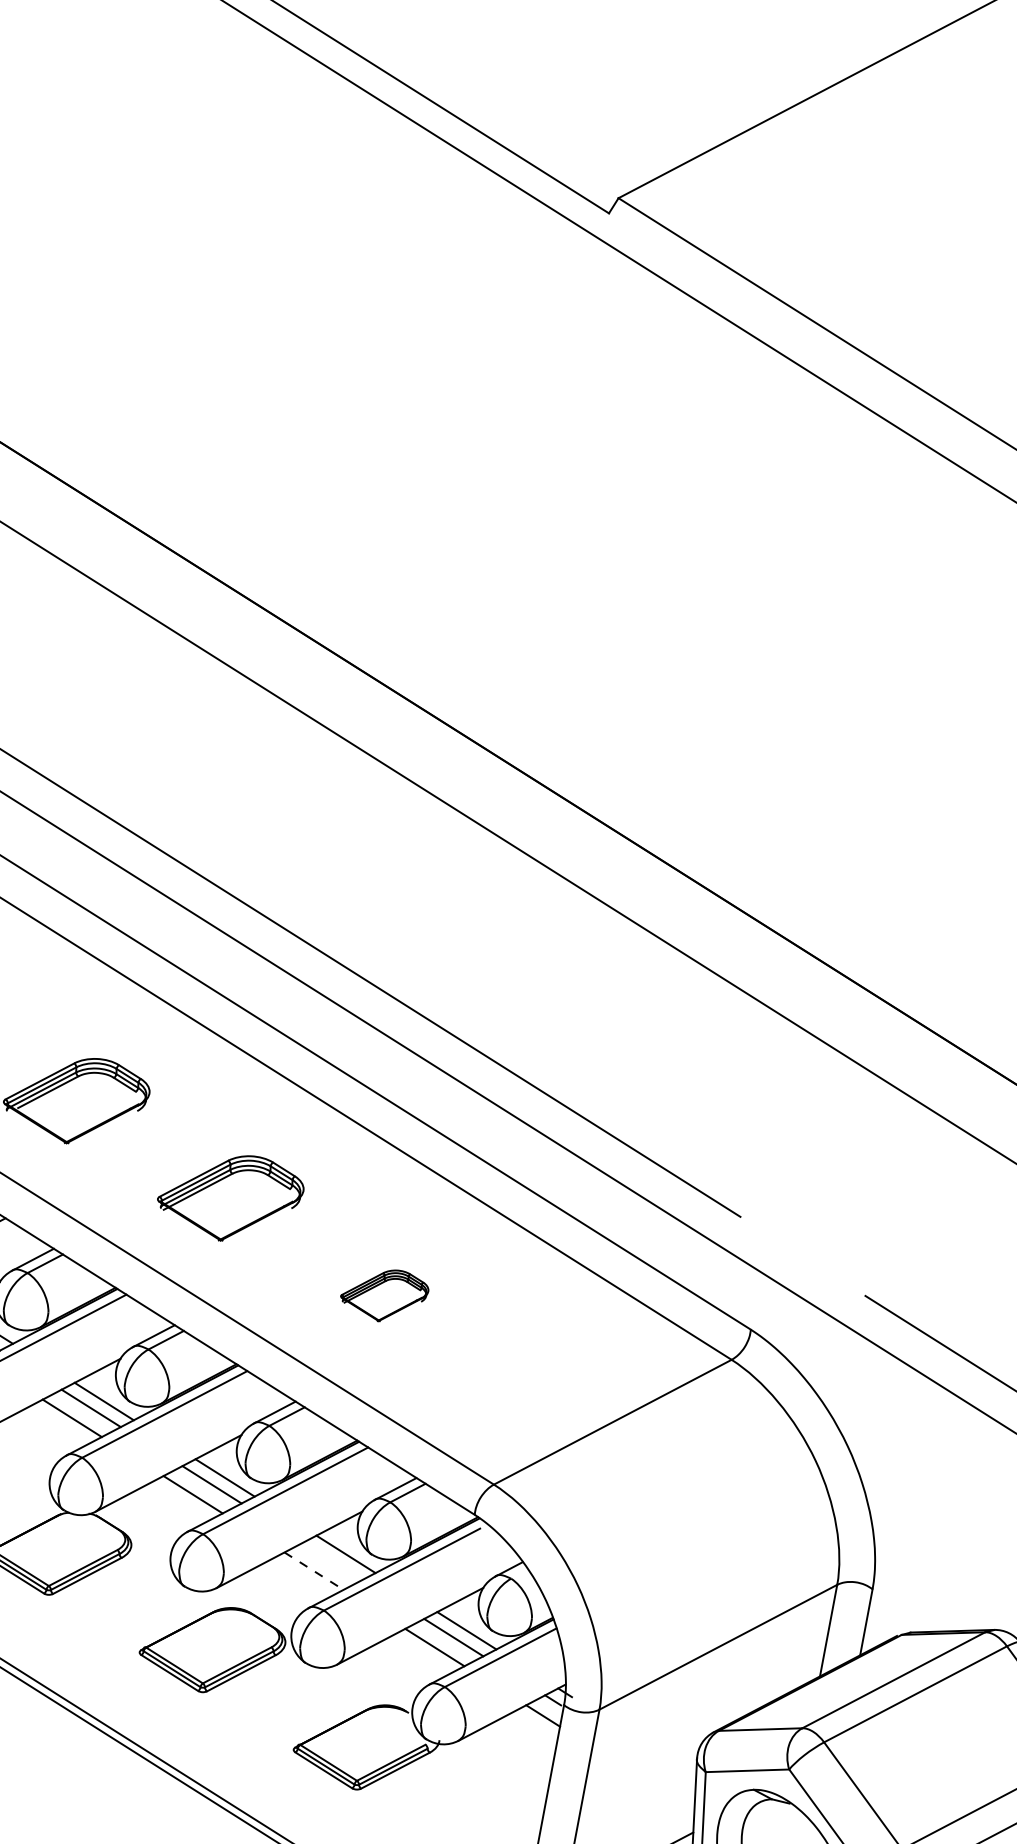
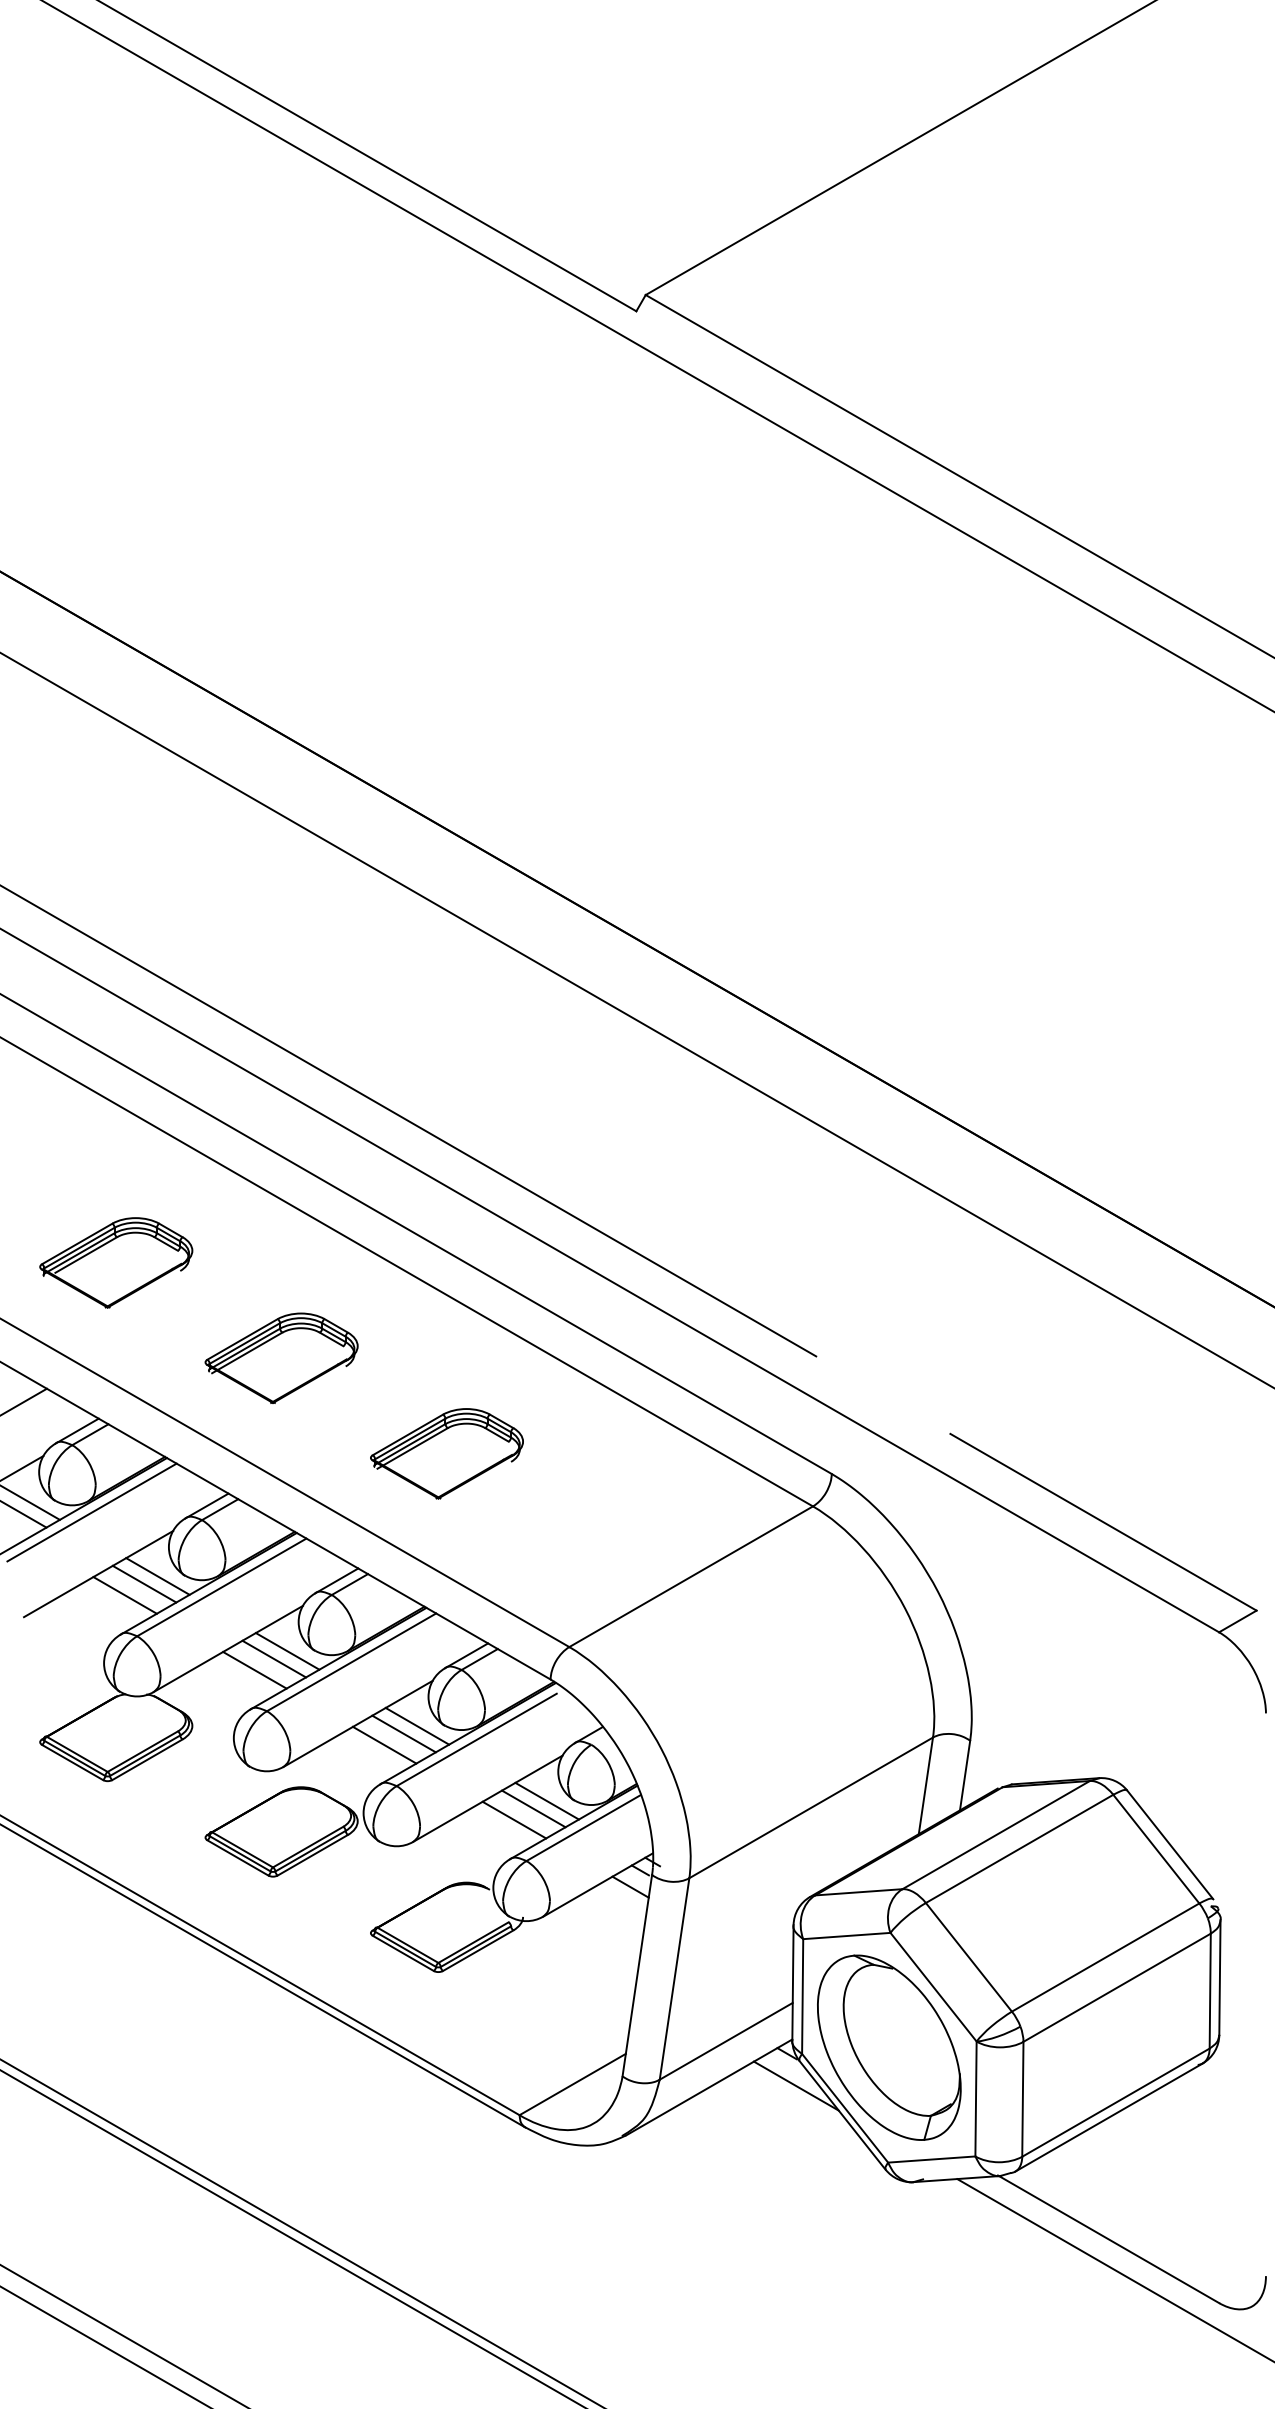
part: (384, 1295) -> (446, 1453), size x1.67
line: (332, 1560) -> (403, 1733), added
line: (313, 1571) -> (384, 1745), dashed -> solid

